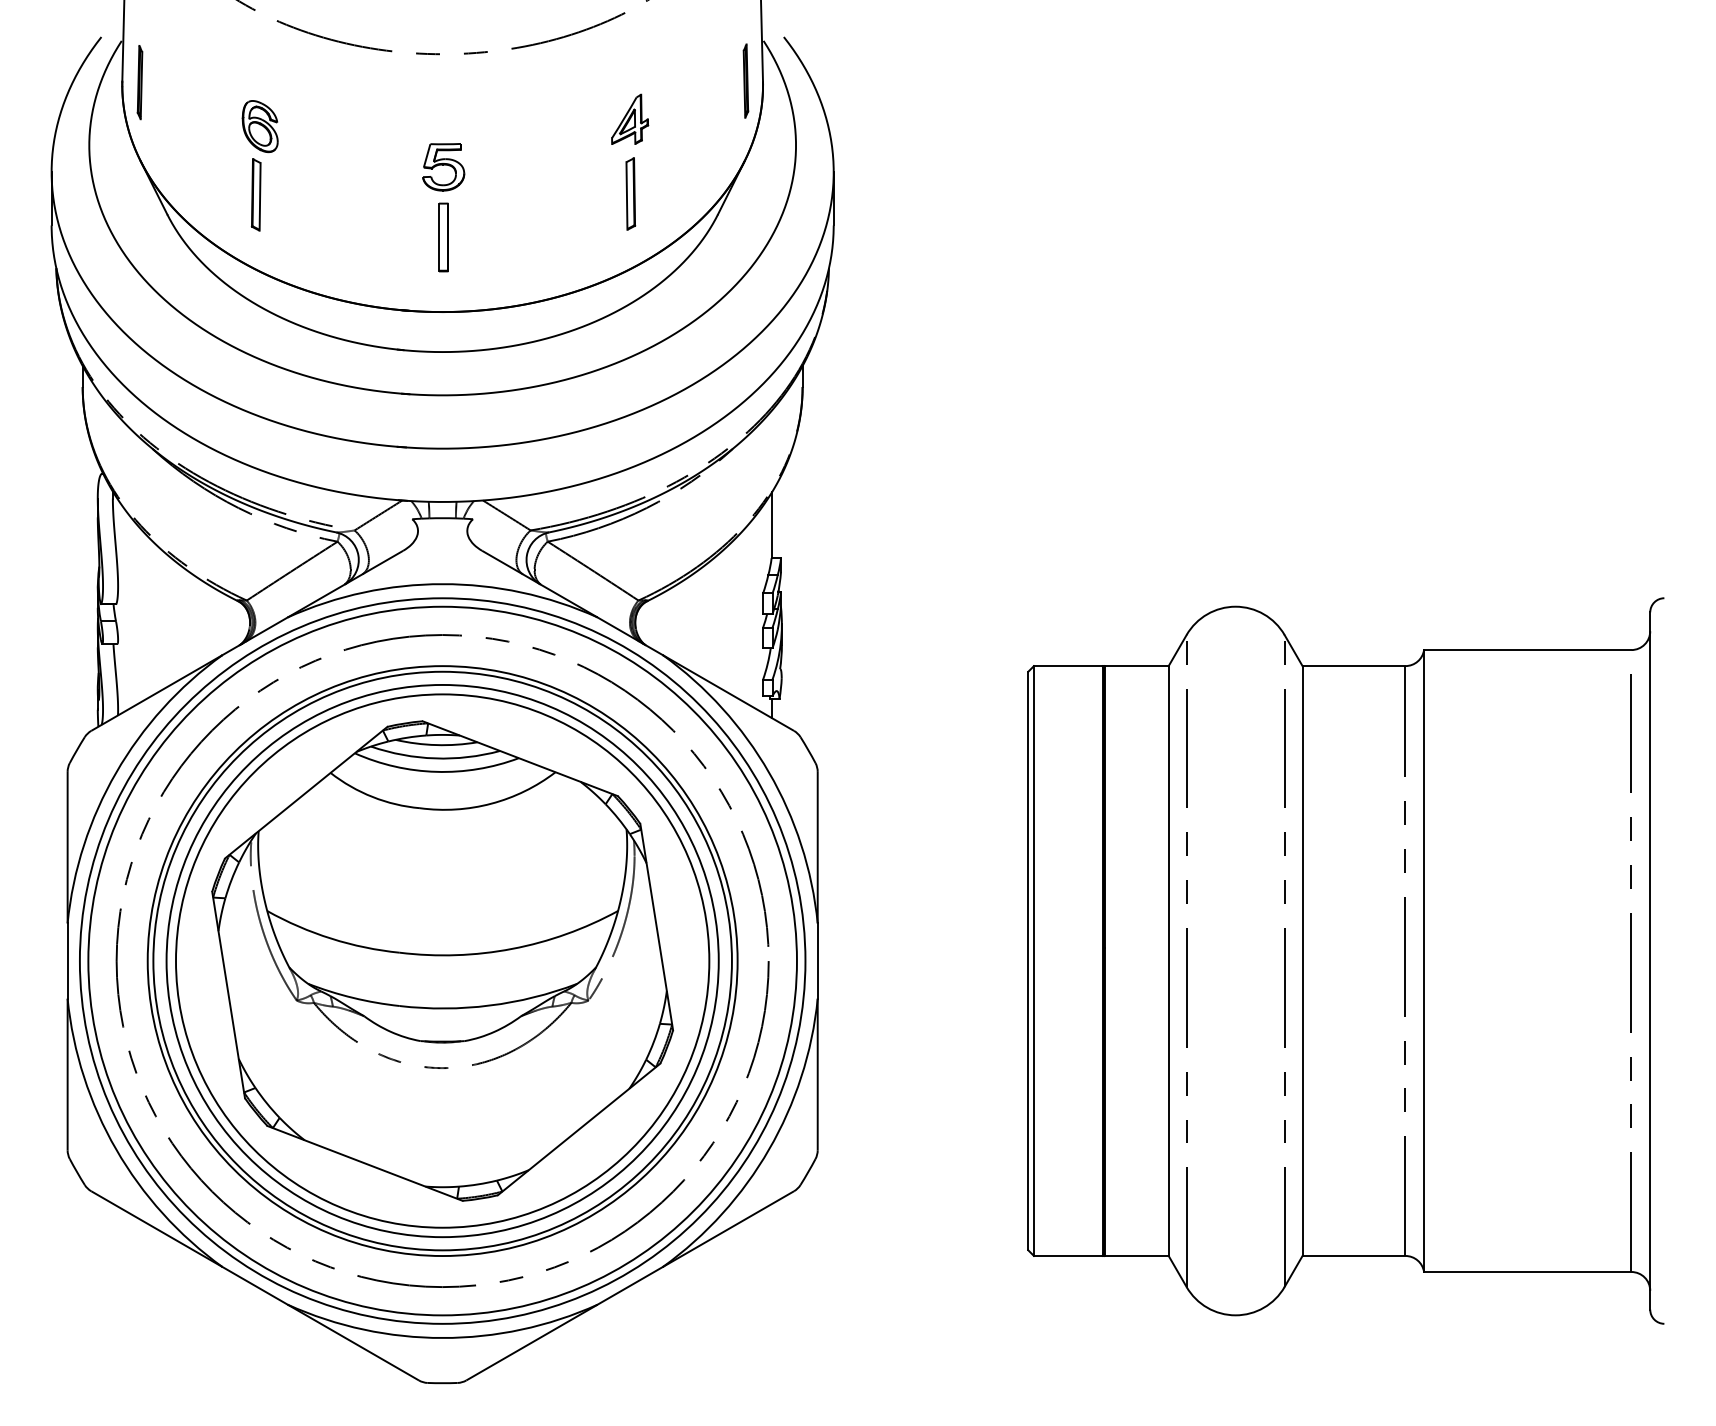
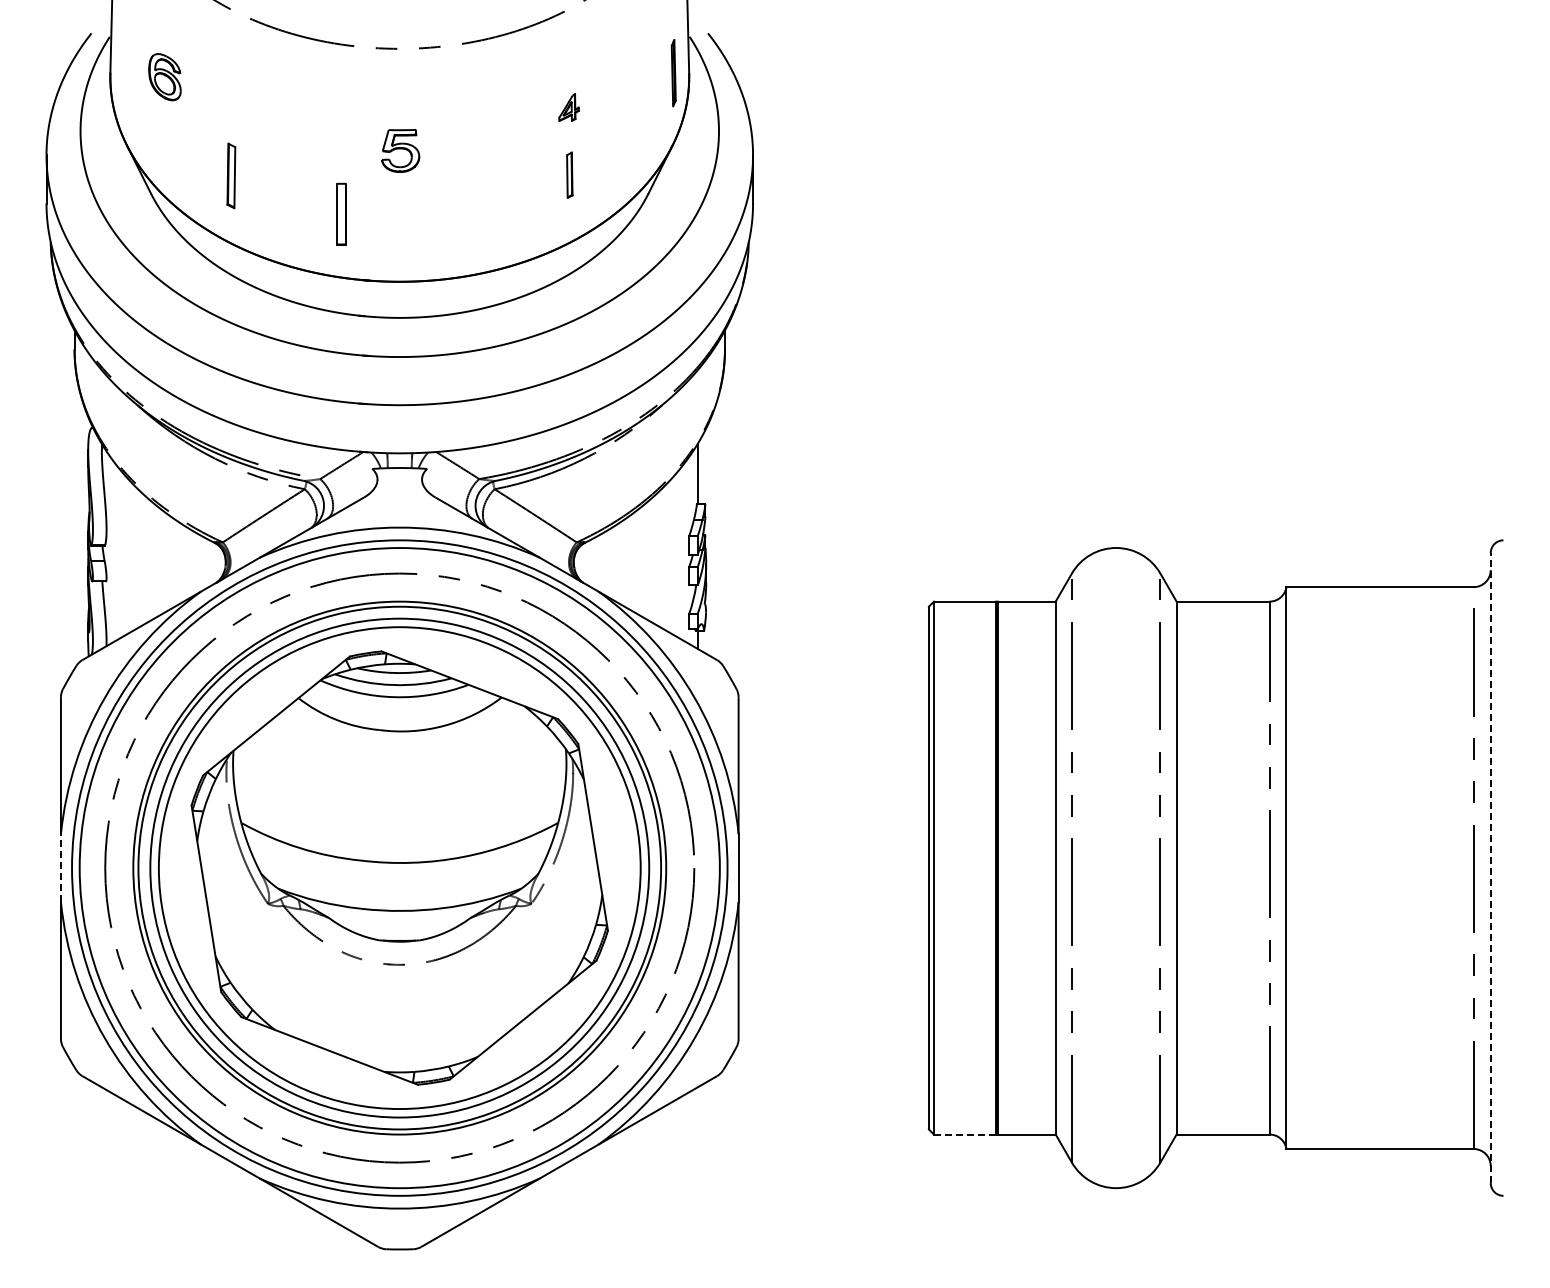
part: (140, 82) -> (126, 74), removed
part: (629, 119) -> (568, 107), size x0.6
part: (259, 126) -> (164, 77), moved
part: (630, 194) -> (569, 175), size x0.7
part: (443, 236) -> (341, 213), moved
line: (67, 960) -> (60, 867), solid -> dashed
line: (1649, 961) -> (1490, 868), solid -> dashed
line: (1067, 1255) -> (964, 1134), solid -> dashed

